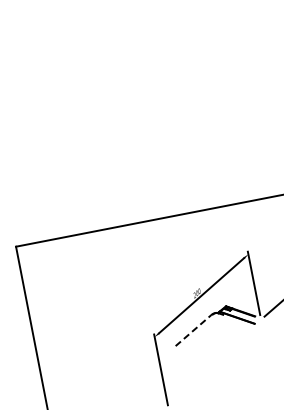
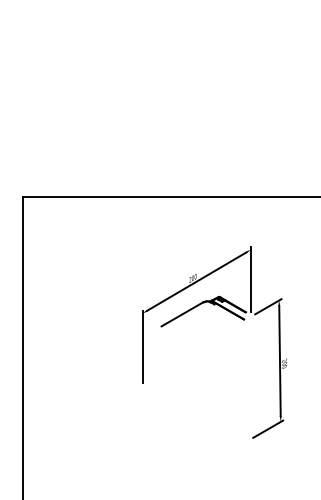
line: (193, 330) -> (182, 314), dashed -> solid

